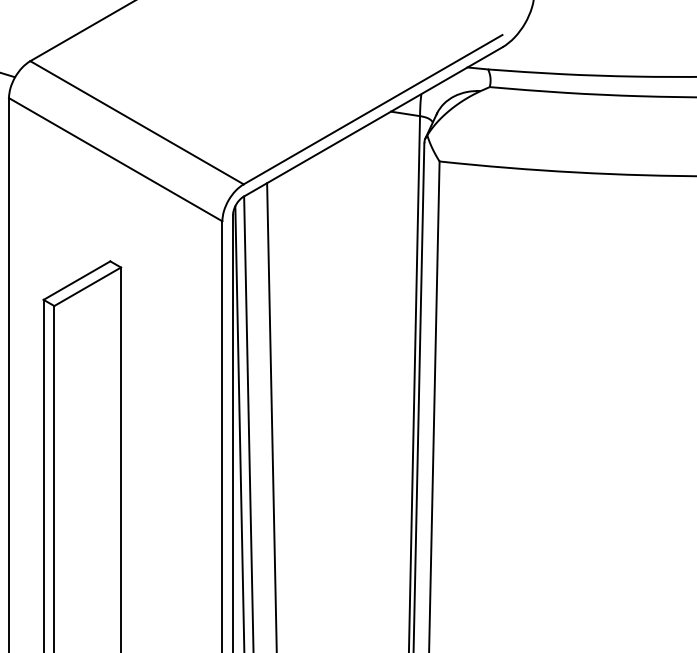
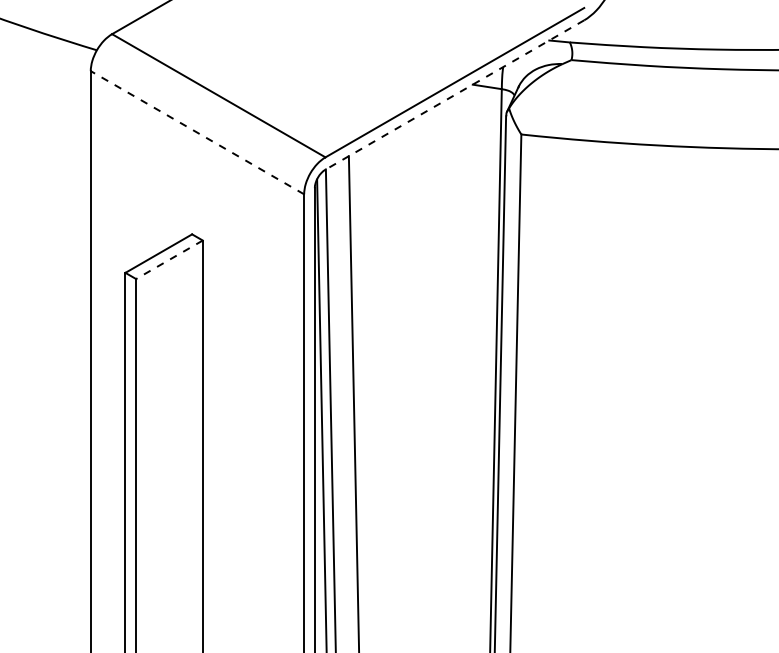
line: (372, 122) -> (454, 95), solid -> dashed
line: (115, 159) -> (197, 132), solid -> dashed
line: (87, 287) -> (169, 260), solid -> dashed

